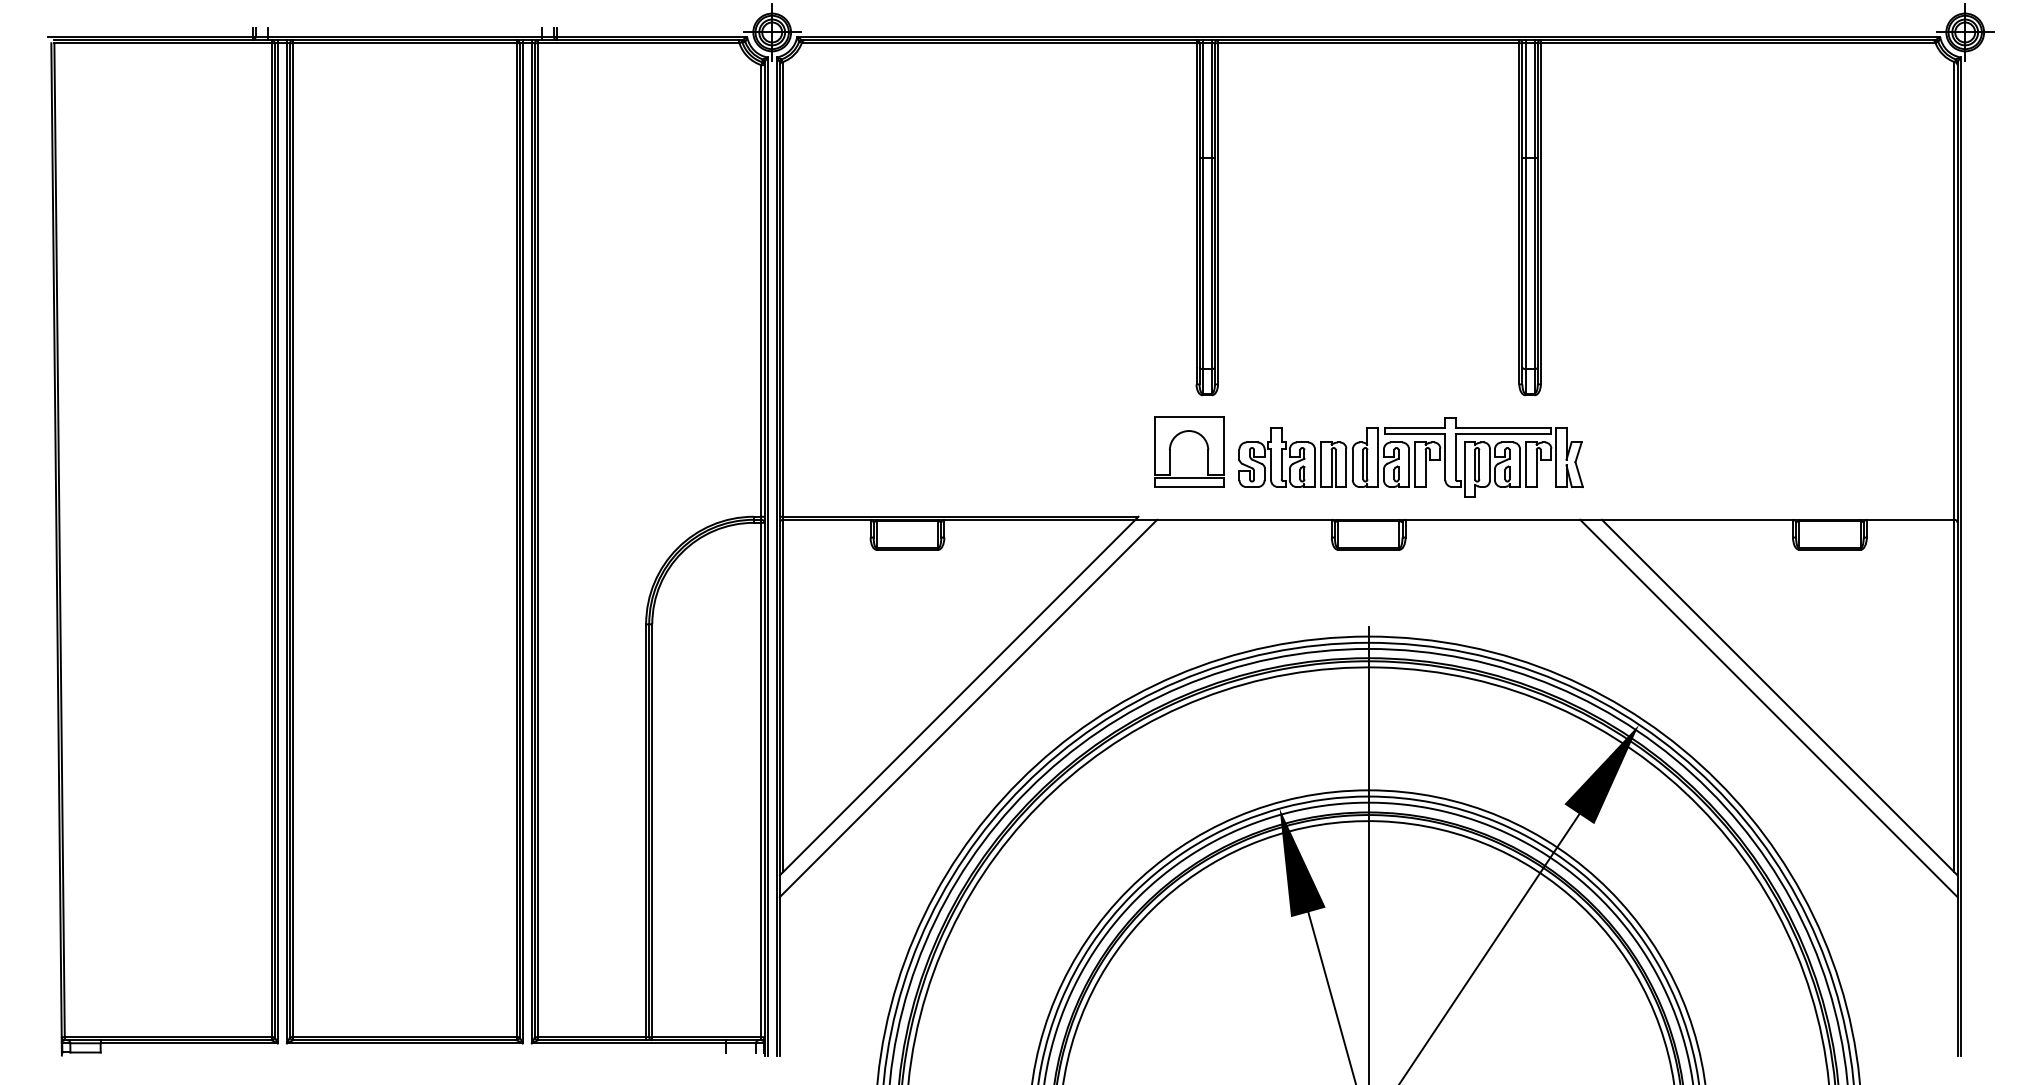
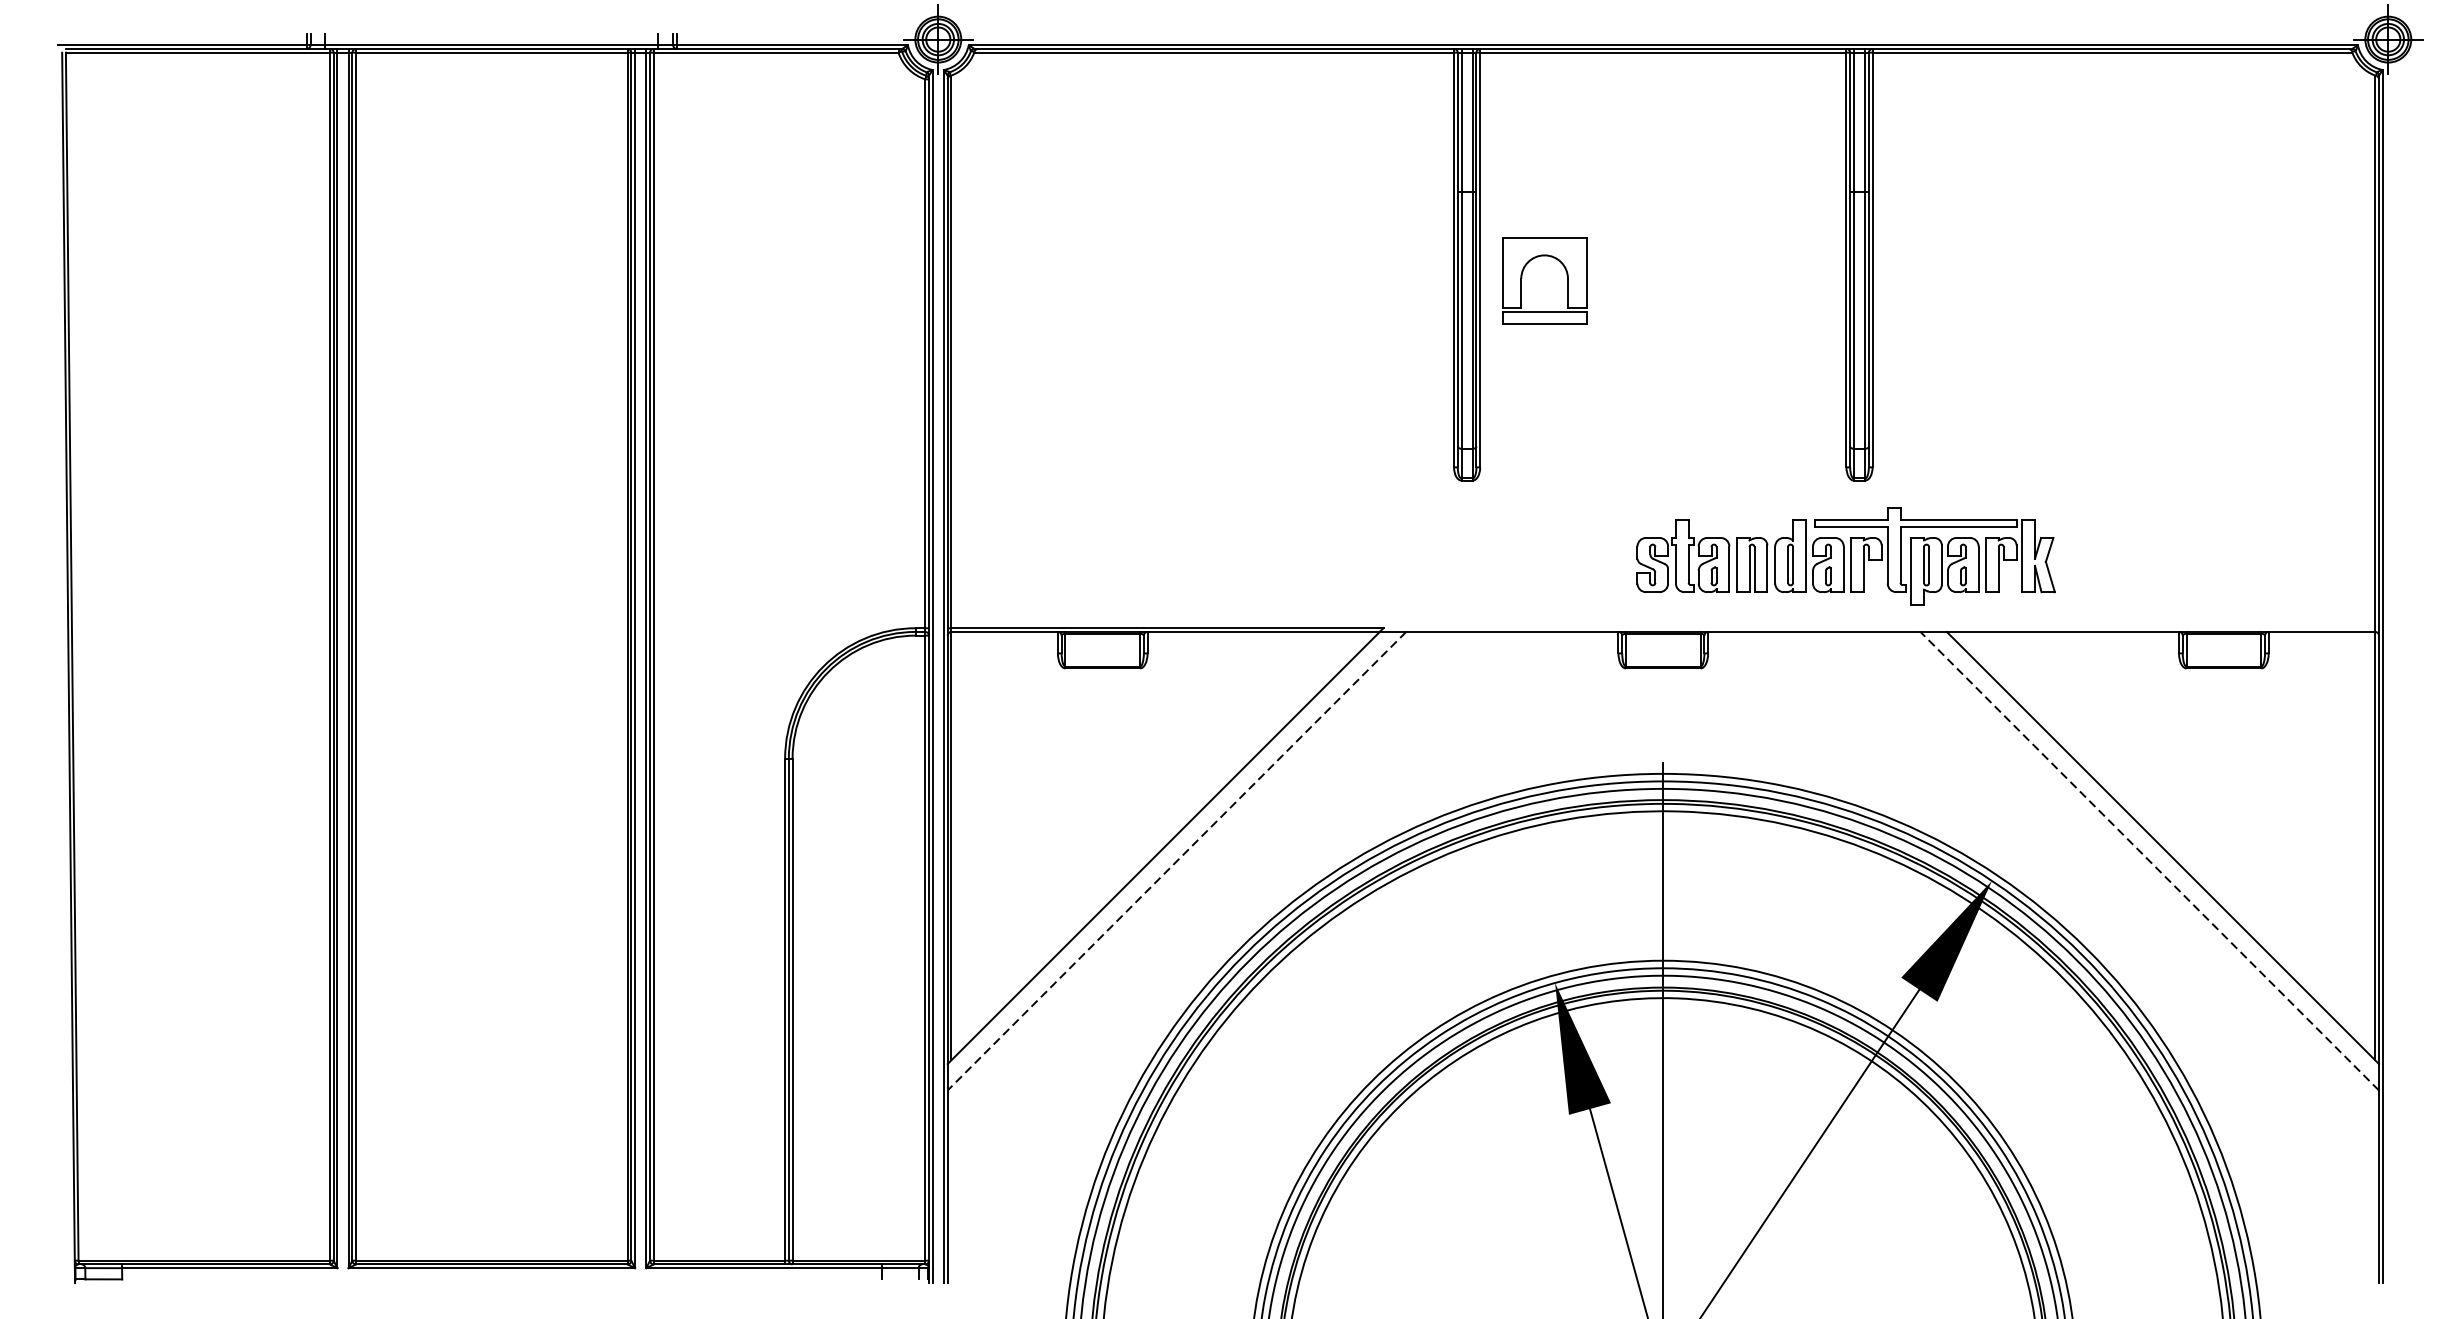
part: (1206, 446) -> (1565, 274), moved
part: (1410, 457) -> (1845, 556), moved
line: (968, 708) -> (1176, 861), solid -> dashed
line: (1768, 708) -> (2149, 861), solid -> dashed

